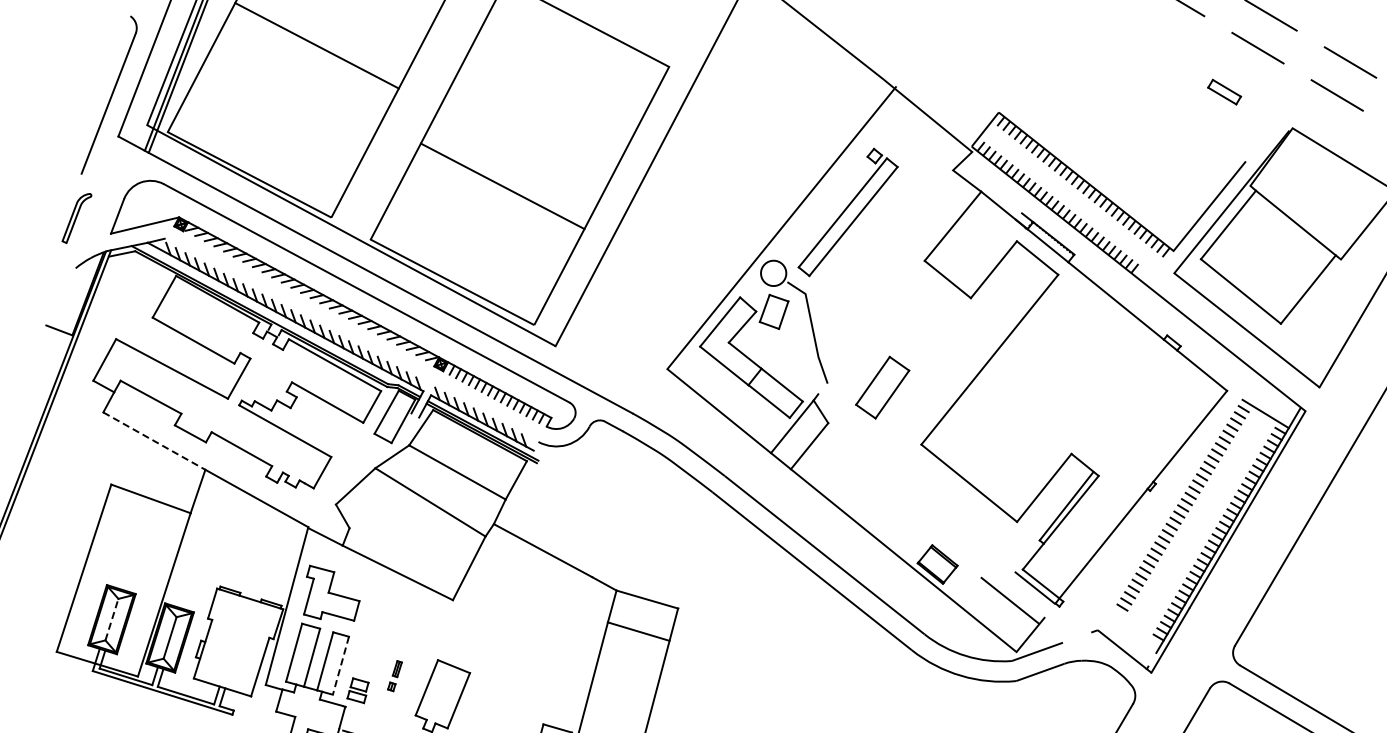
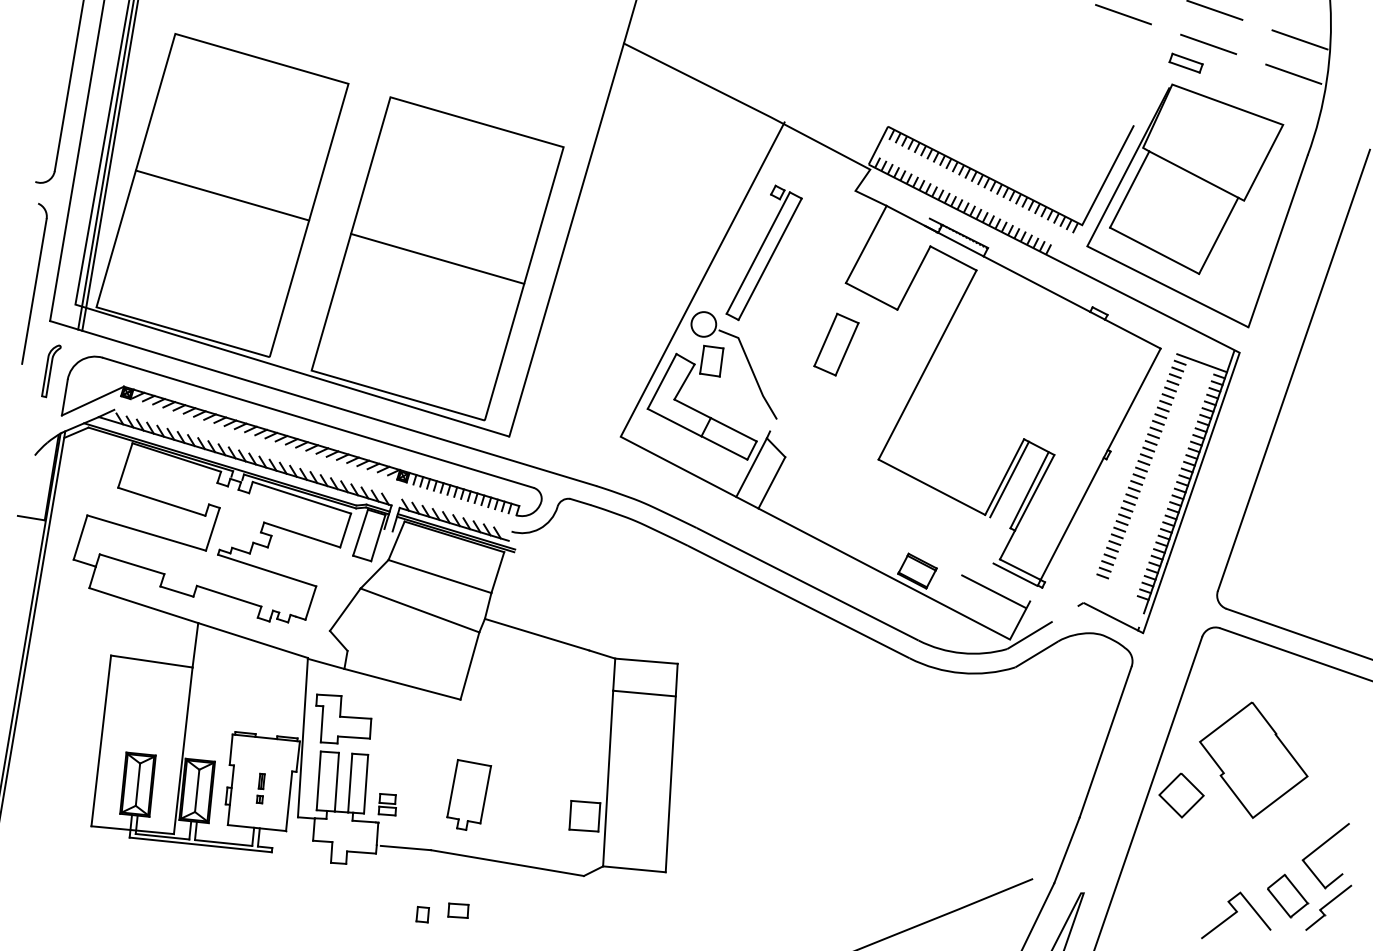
part: (1224, 91) -> (1185, 62), moved
line: (502, 185) -> (437, 258), moved
part: (77, 218) -> (51, 371), moved
part: (882, 387) -> (836, 344), moved
line: (155, 441) -> (144, 605), dashed -> solid
line: (1048, 491) -> (1009, 479), added
line: (112, 619) -> (138, 784), dashed -> solid
line: (341, 666) -> (366, 784), dashed -> solid
part: (394, 675) -> (260, 788), moved

